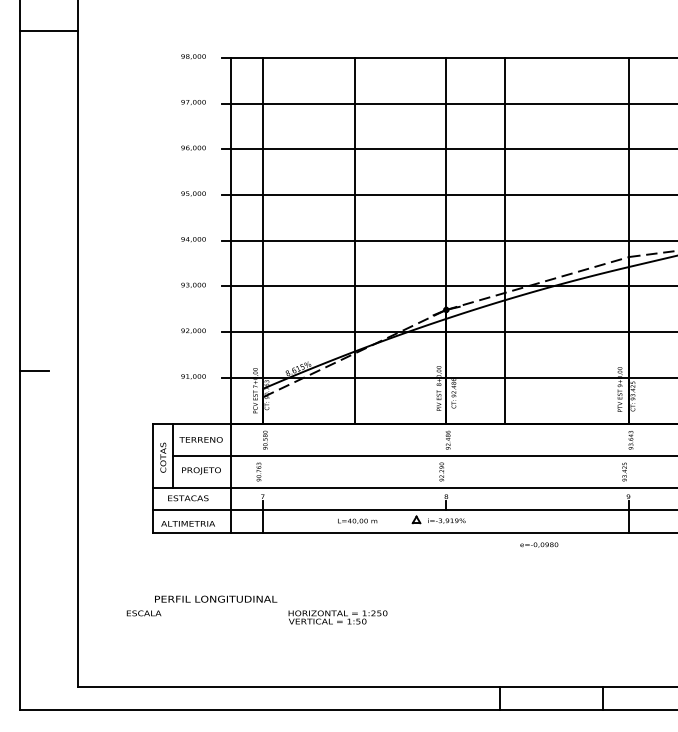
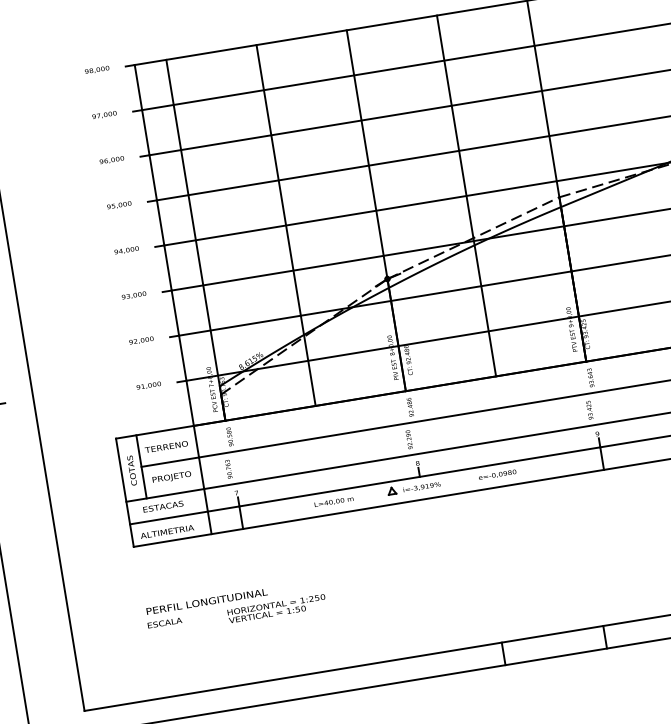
line: (504, 240) -> (466, 195), moved
text: (539, 544) -> (497, 474), moved
text: (143, 613) -> (164, 623), moved
text: (337, 617) -> (276, 608), moved

